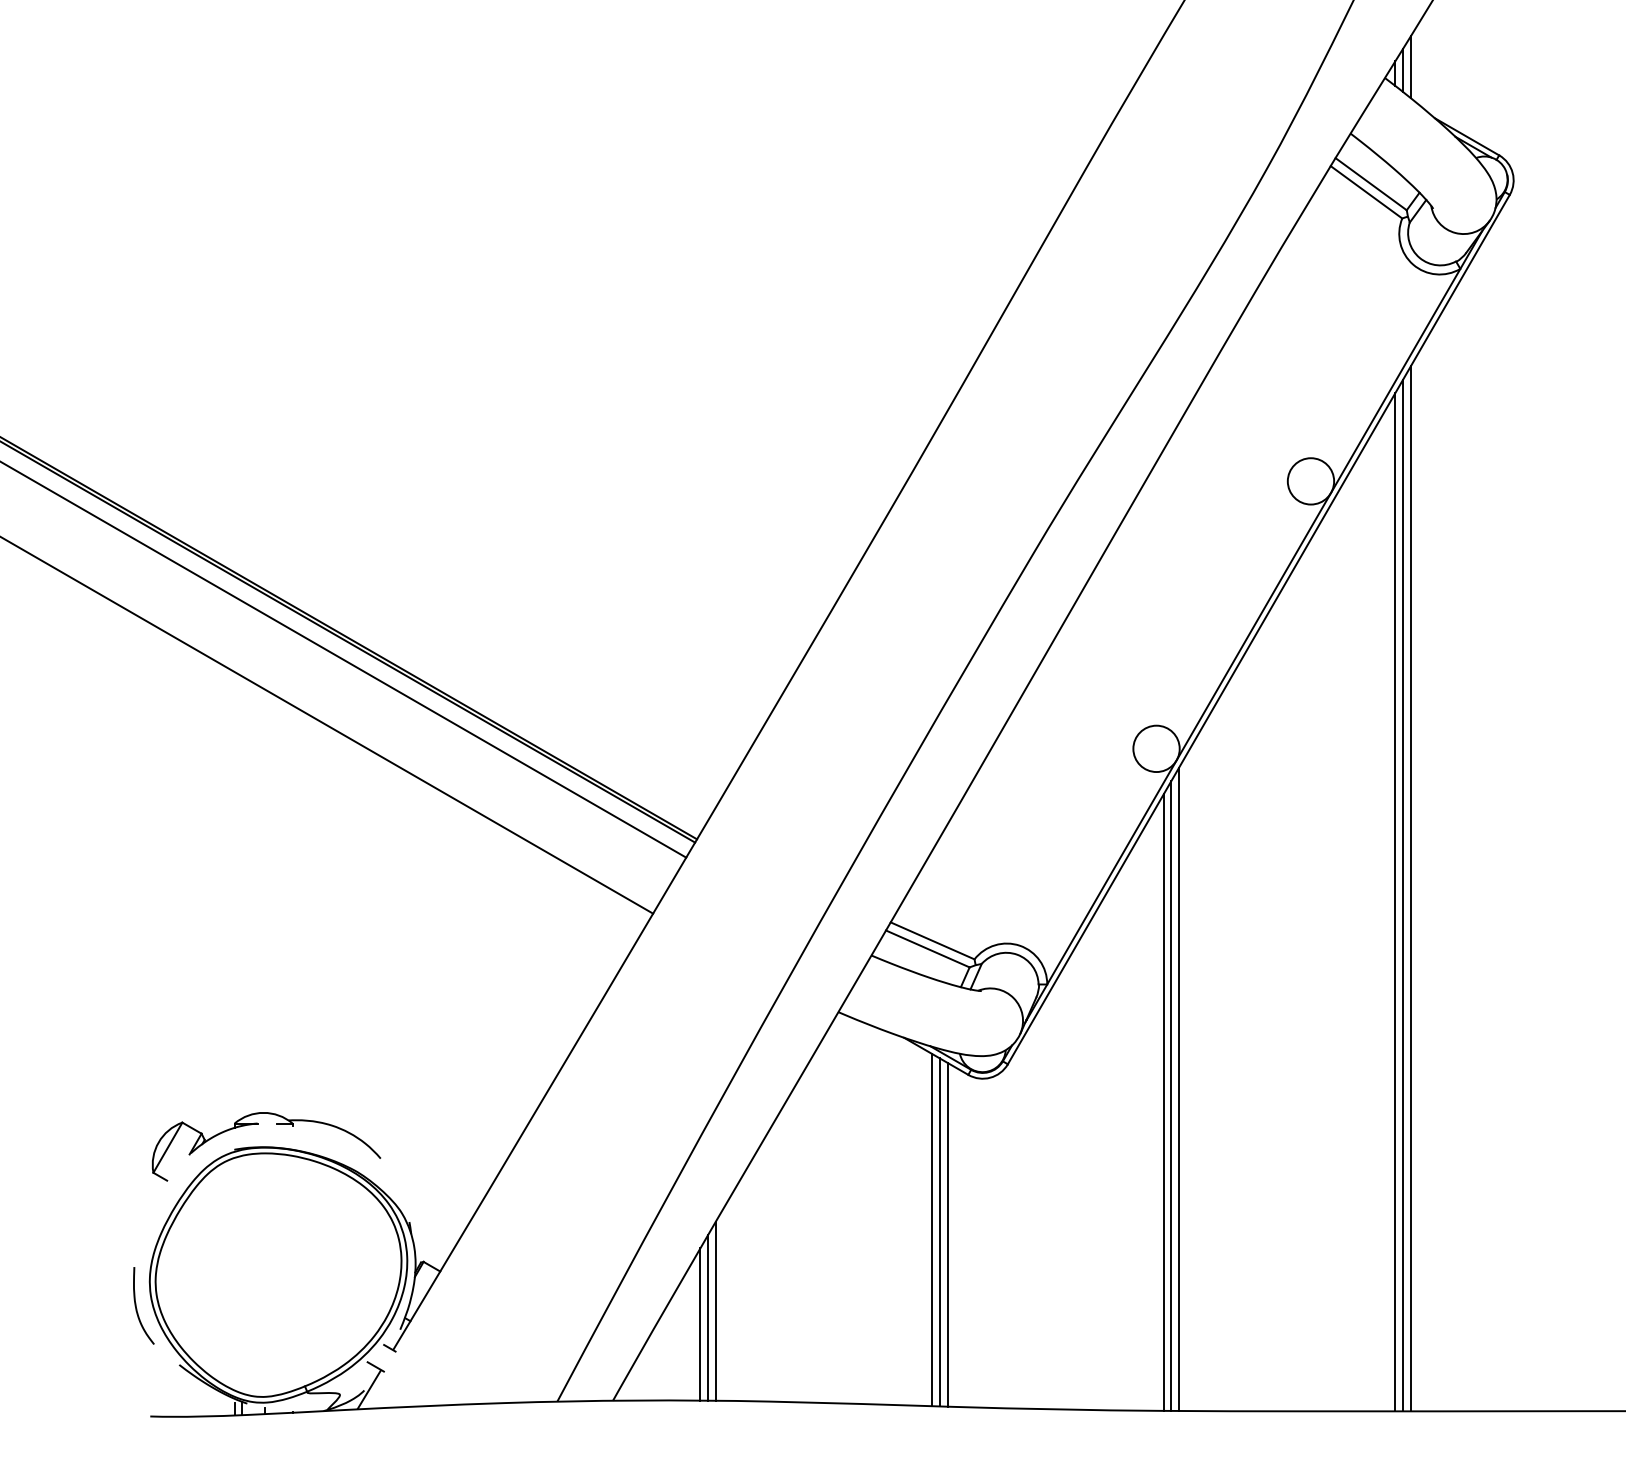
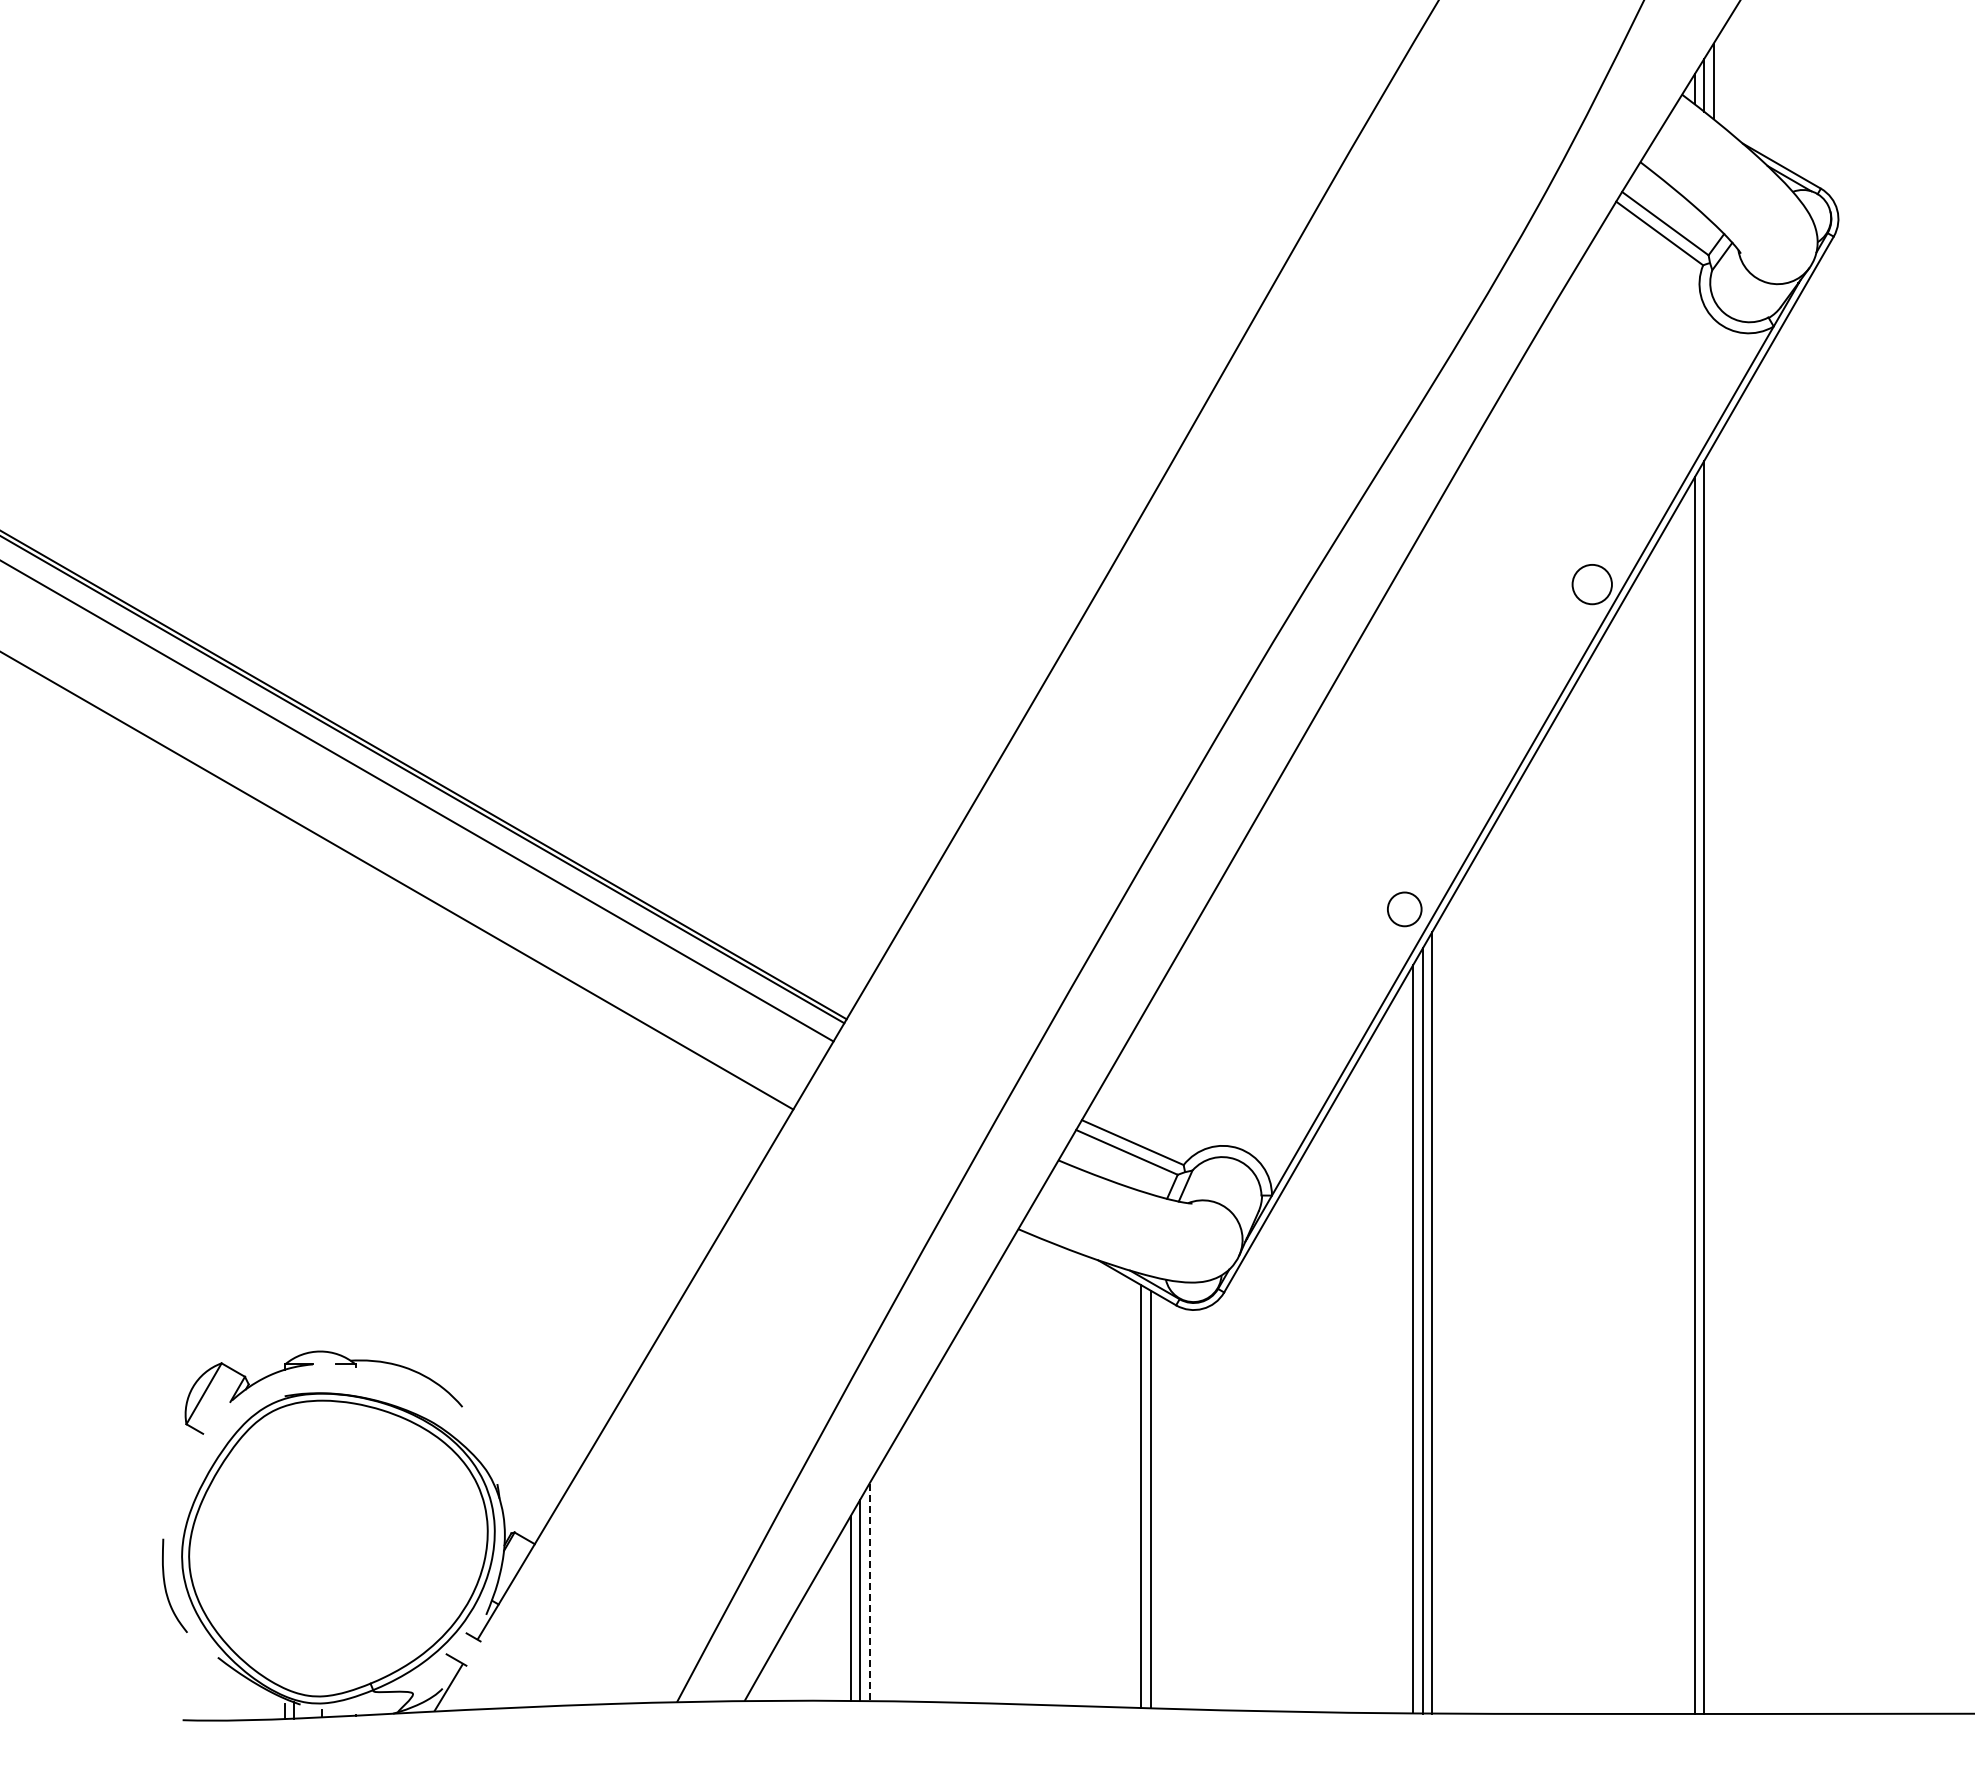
circle: (1311, 481) -> (1592, 584), size x0.7
circle: (1156, 748) -> (1404, 909), size x0.6
line: (1410, 888) -> (1713, 1078), removed
line: (932, 1229) -> (1132, 1493), removed
line: (715, 1311) -> (869, 1592), solid -> dashed

